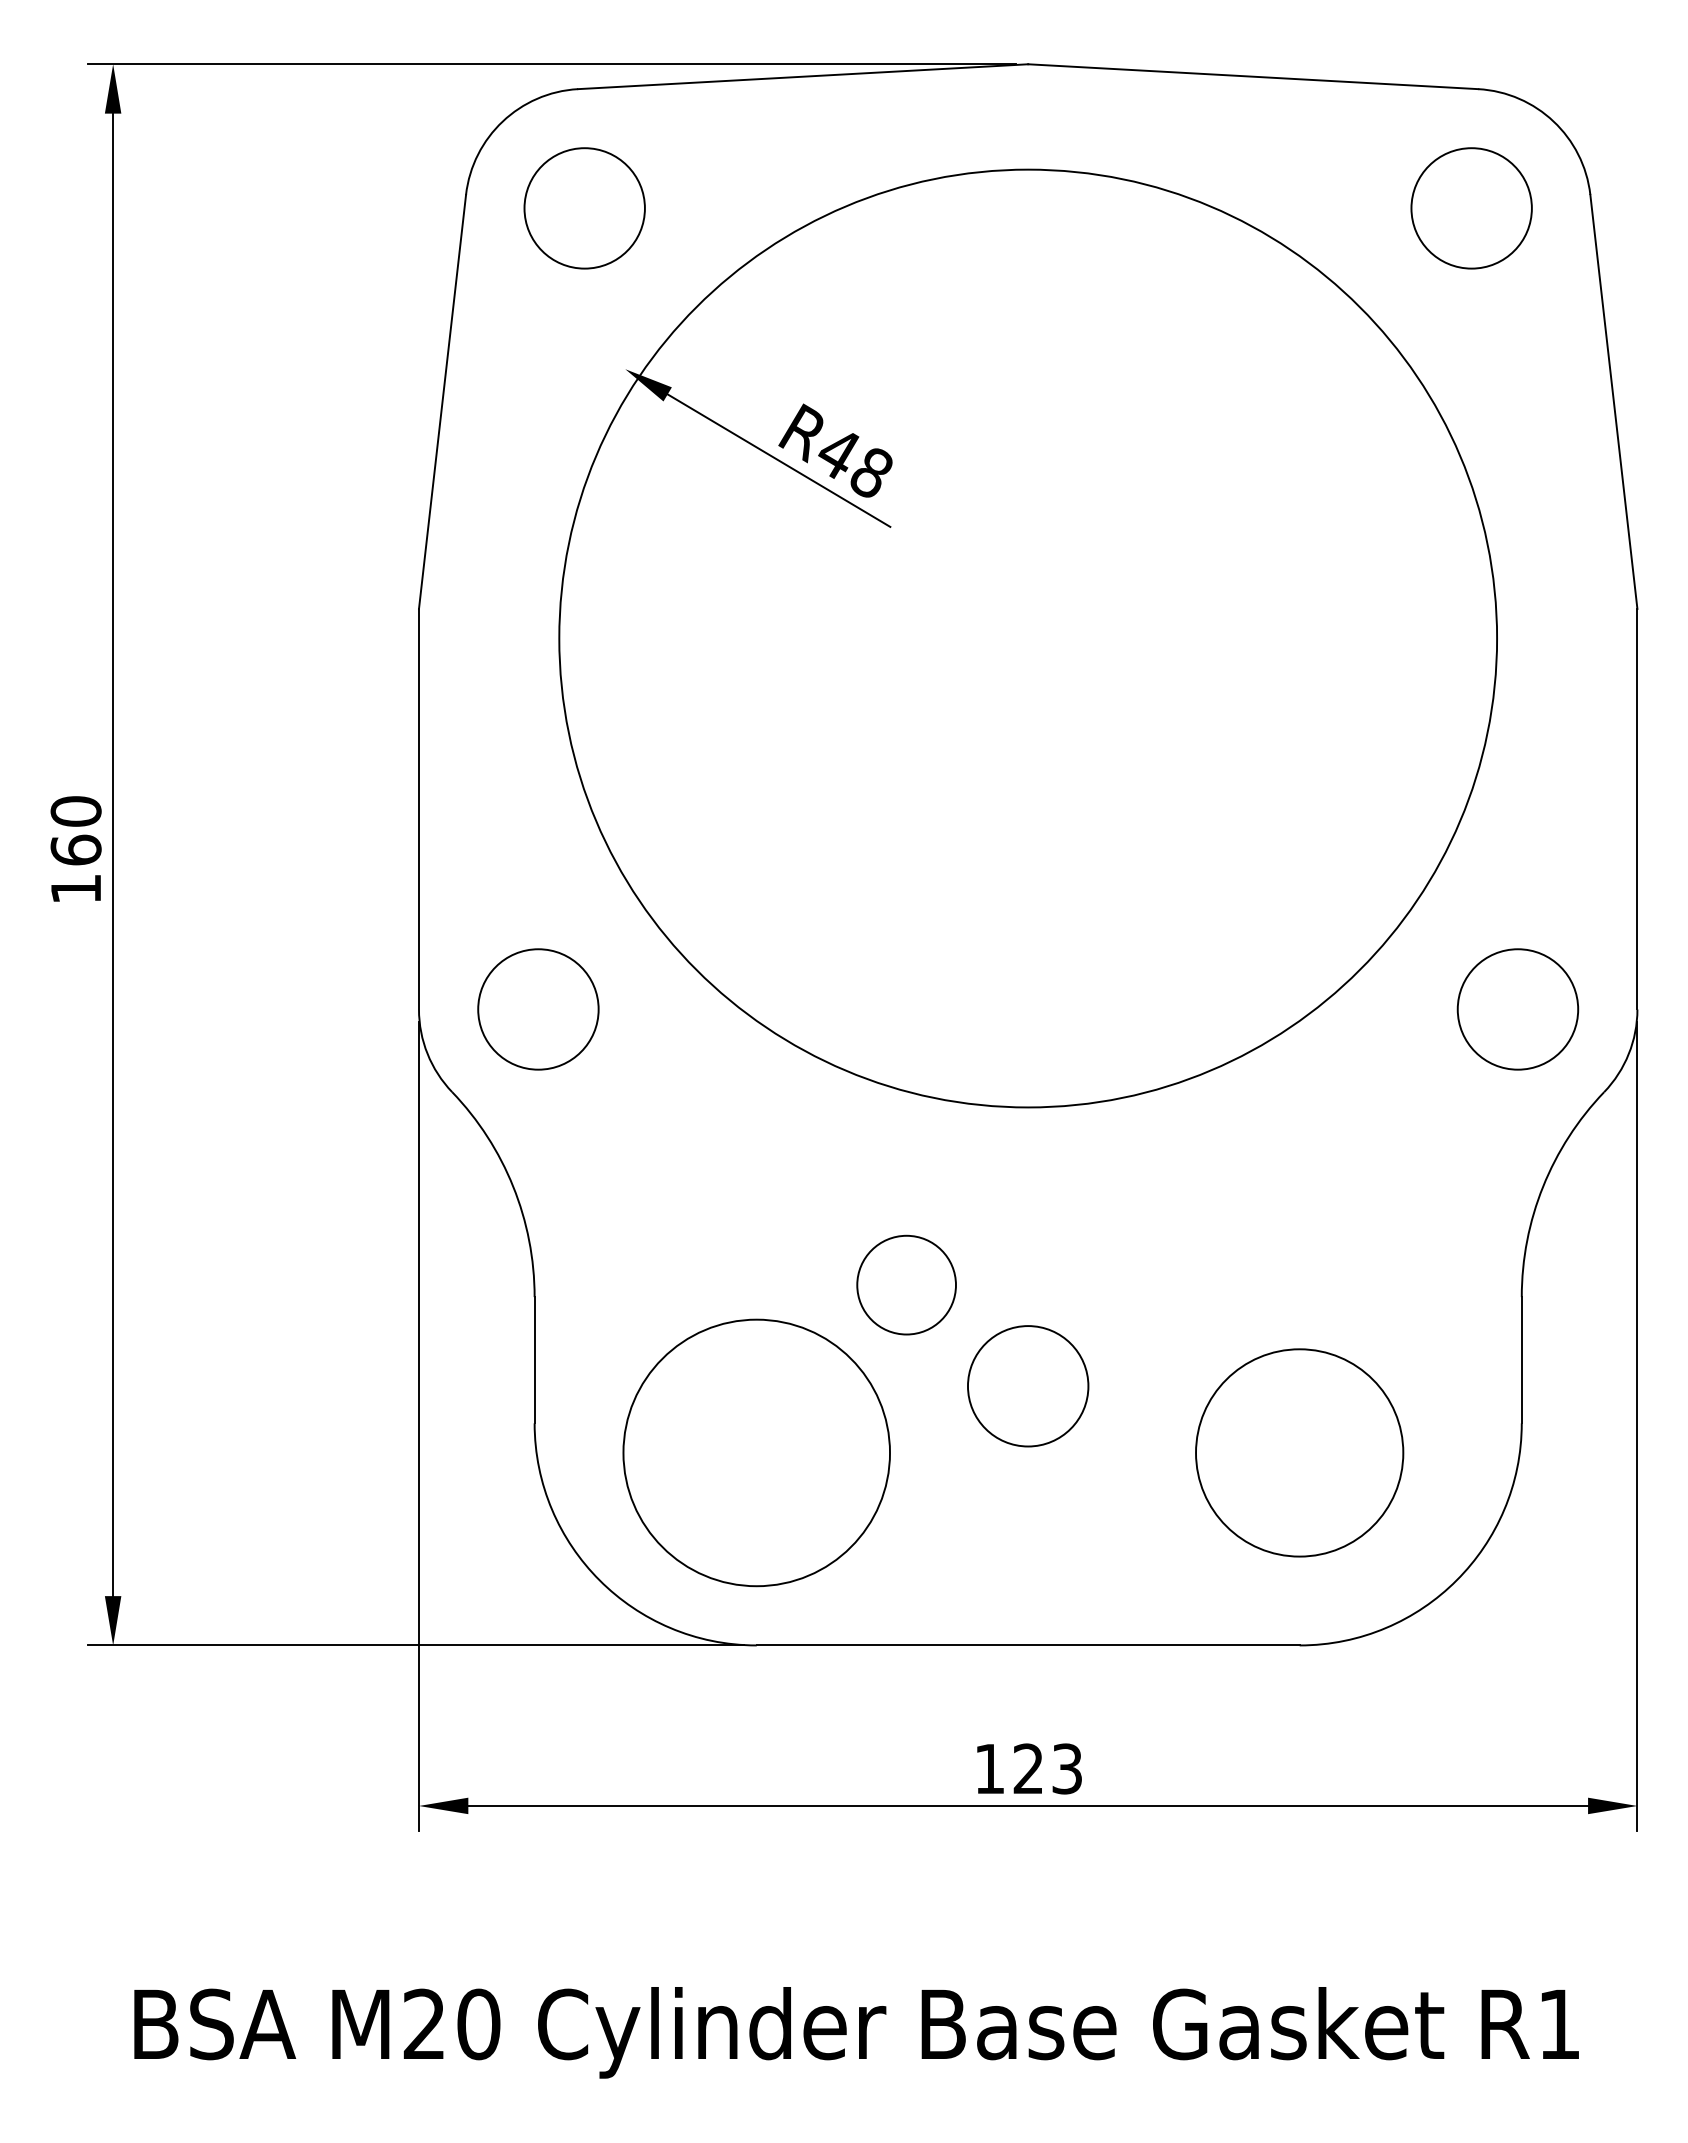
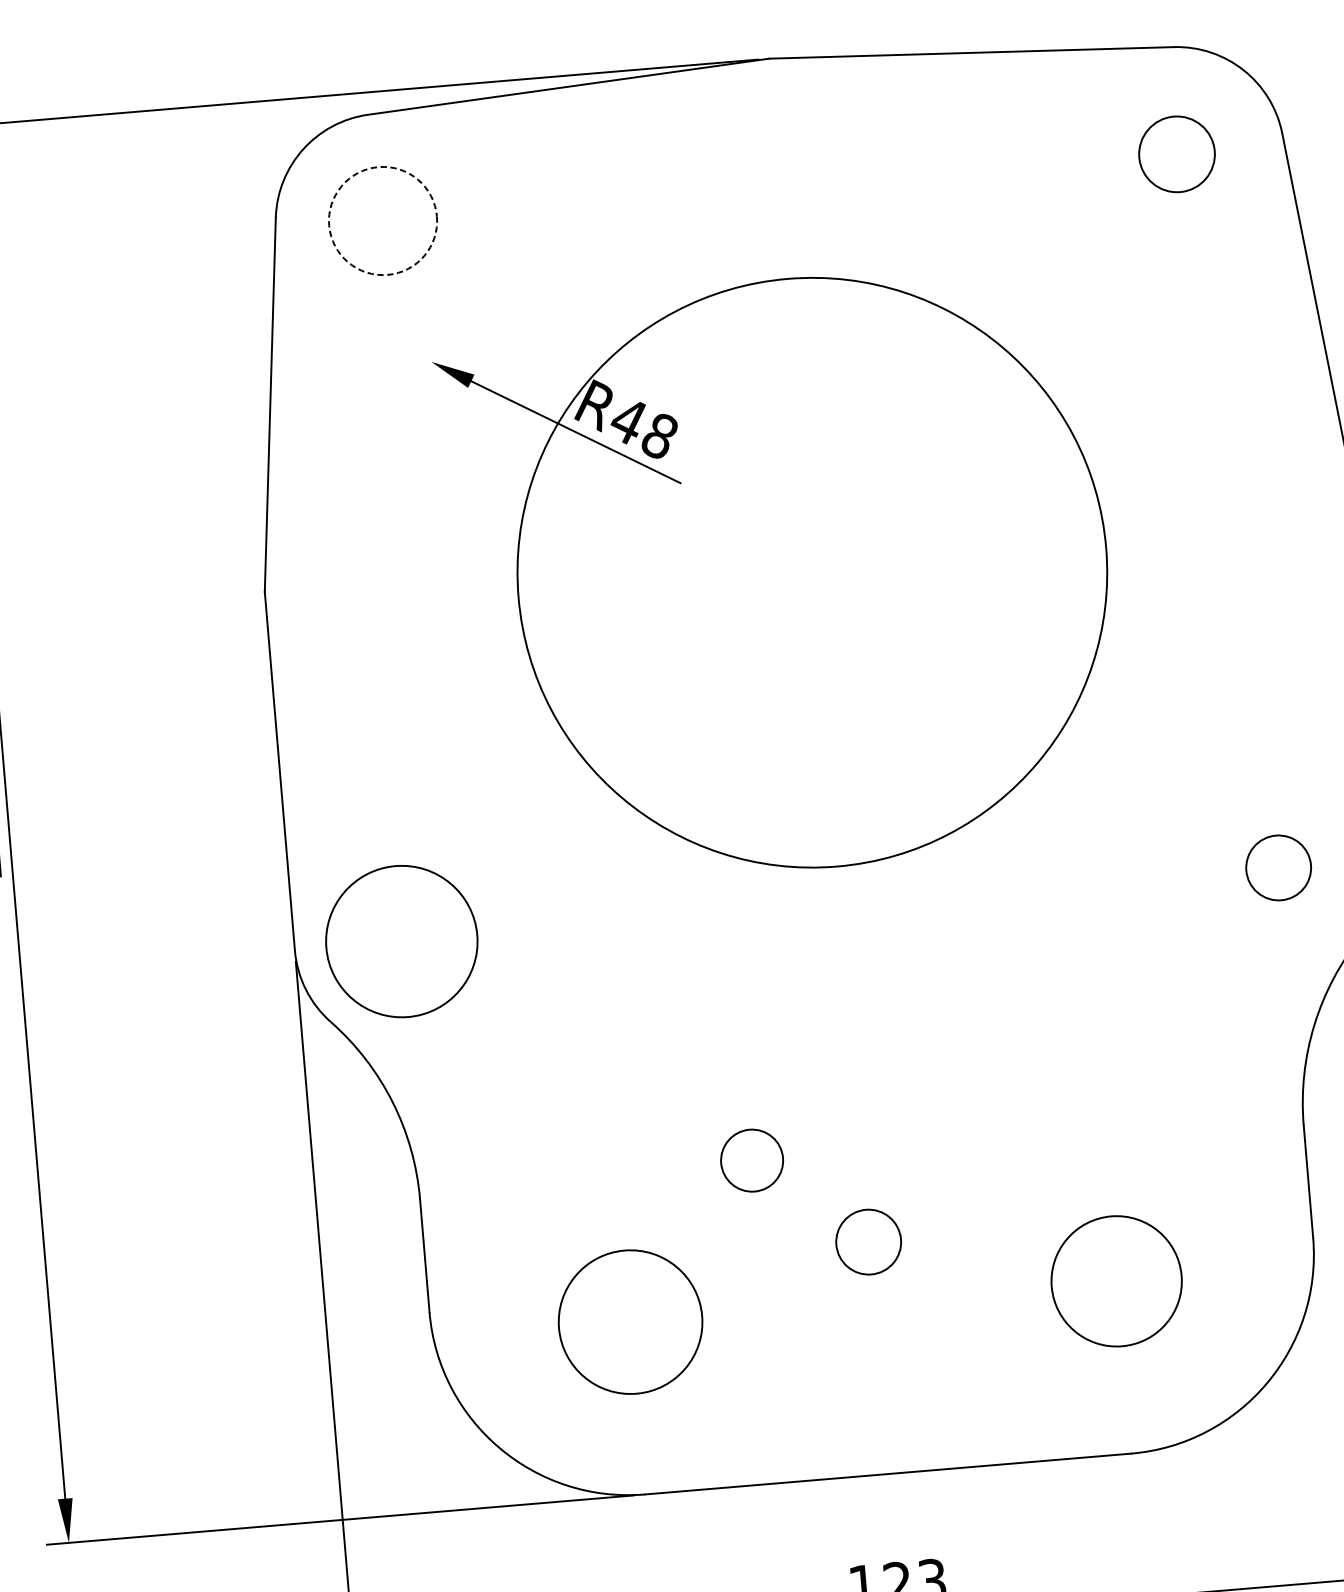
circle: (584, 208) -> (382, 221), solid -> dashed
circle: (1471, 208) -> (1176, 154), size x0.7
circle: (1028, 638) -> (812, 572), size x0.7
circle: (538, 1009) -> (401, 941), size x1.4
circle: (1517, 1009) -> (1278, 868), size x0.6
circle: (906, 1284) -> (751, 1160), size x0.7
circle: (1028, 1386) -> (868, 1242), size x0.6
circle: (756, 1452) -> (630, 1321), size x0.6
circle: (1299, 1452) -> (1116, 1280), size x0.7

